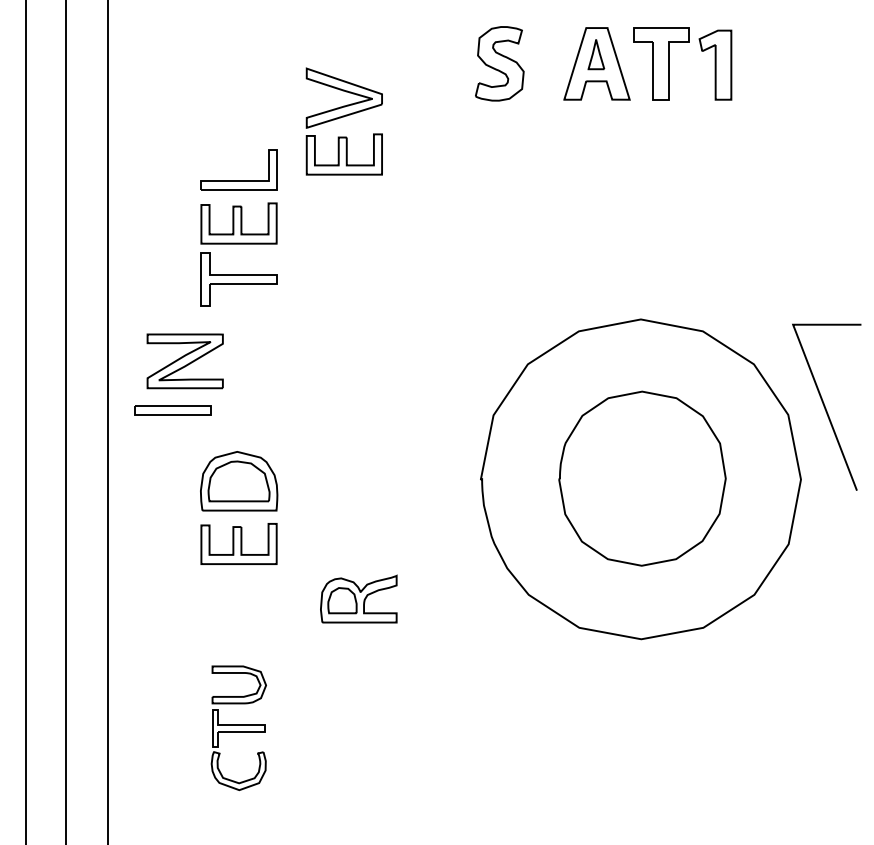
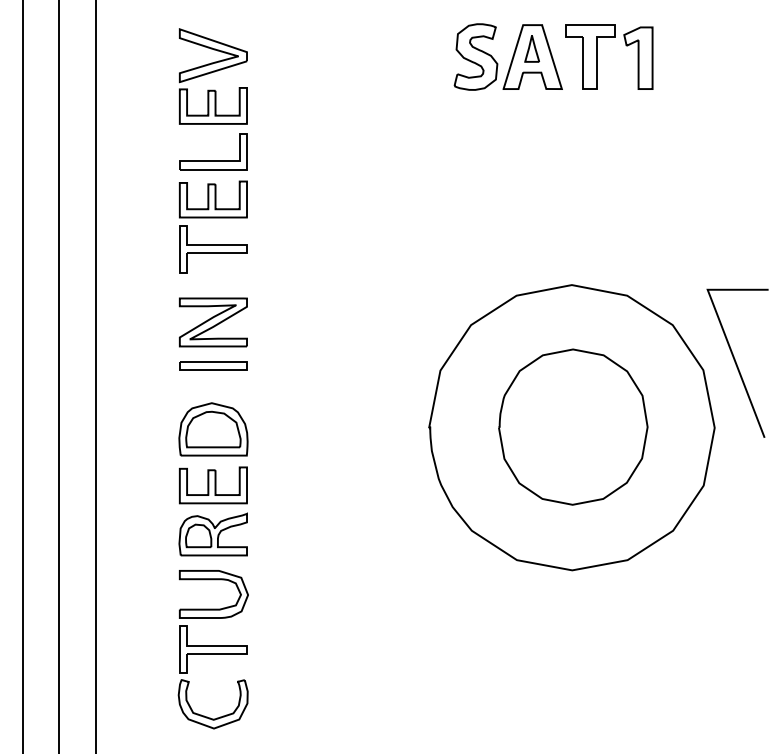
part: (499, 63) -> (475, 56), moved
part: (344, 121) -> (213, 76), moved
part: (185, 361) -> (213, 322), moved
part: (173, 409) -> (213, 365), moved
part: (357, 599) -> (212, 534), moved
part: (238, 727) -> (212, 649), size x1.43

